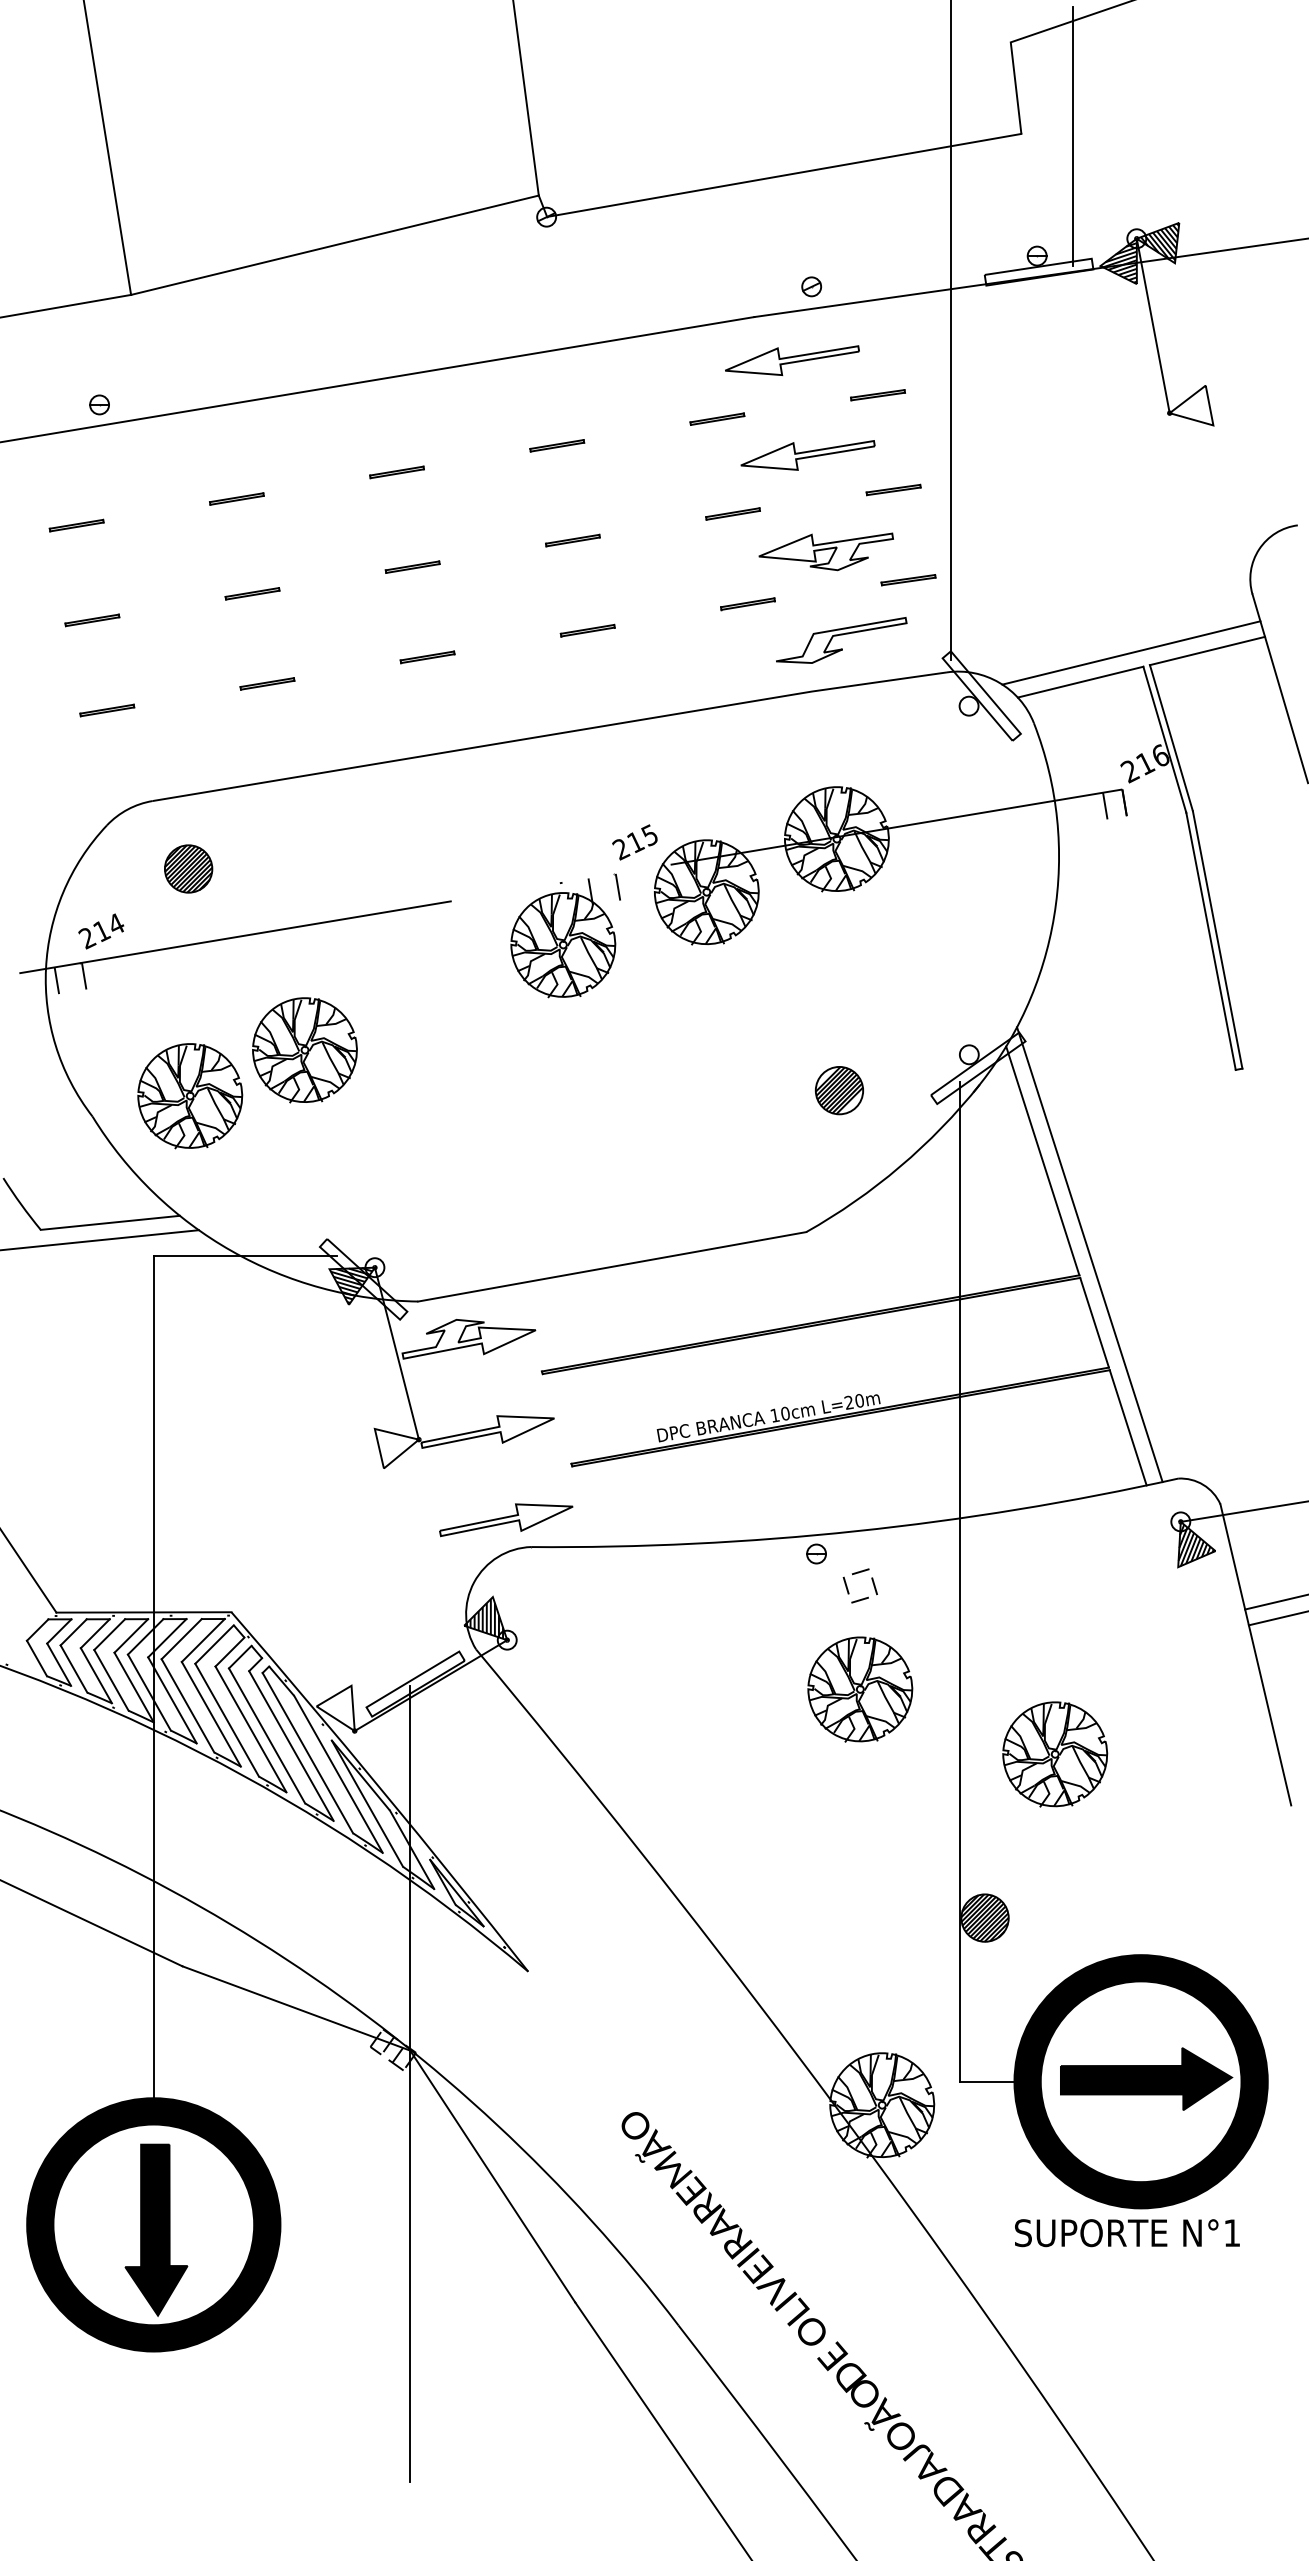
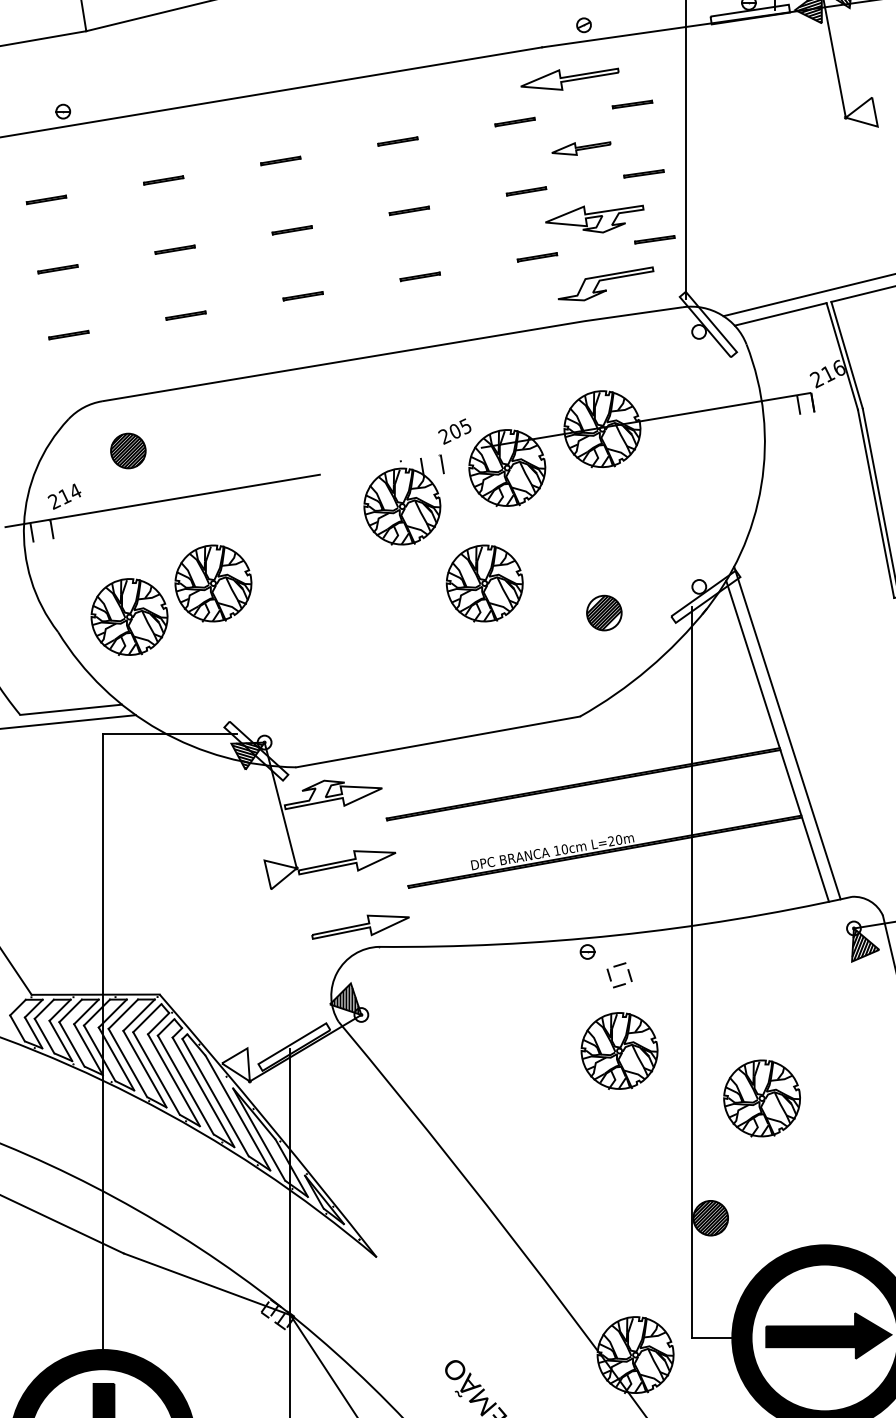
part: (807, 455) -> (580, 148), size x0.6
text: (635, 842) -> (455, 431), 215 -> 205
part: (675, 1050) -> (484, 583), added

